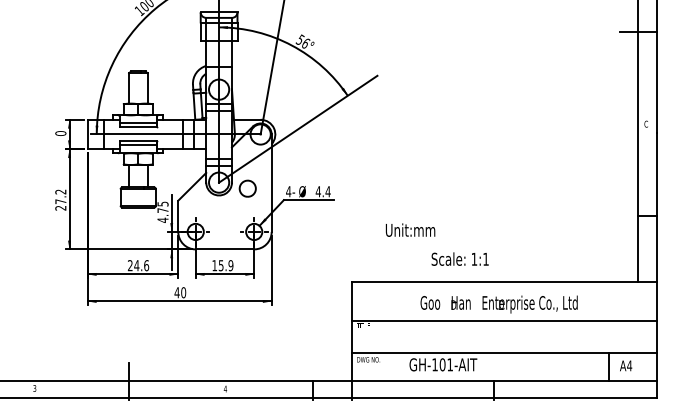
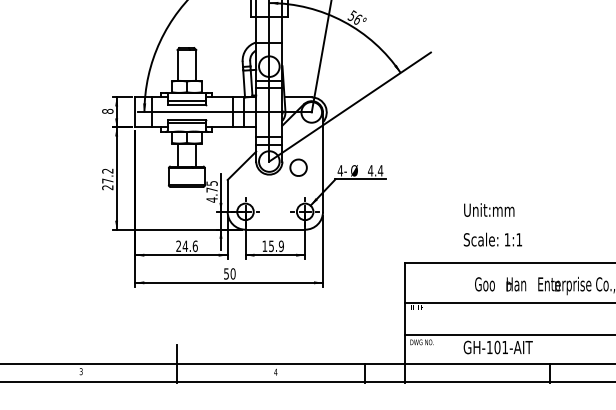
text: (60, 133) -> (107, 111), 0 -> 8
text: (410, 229) -> (489, 209), moved
text: (459, 258) -> (492, 238), moved
text: (176, 292) -> (225, 273), 40 -> 50

